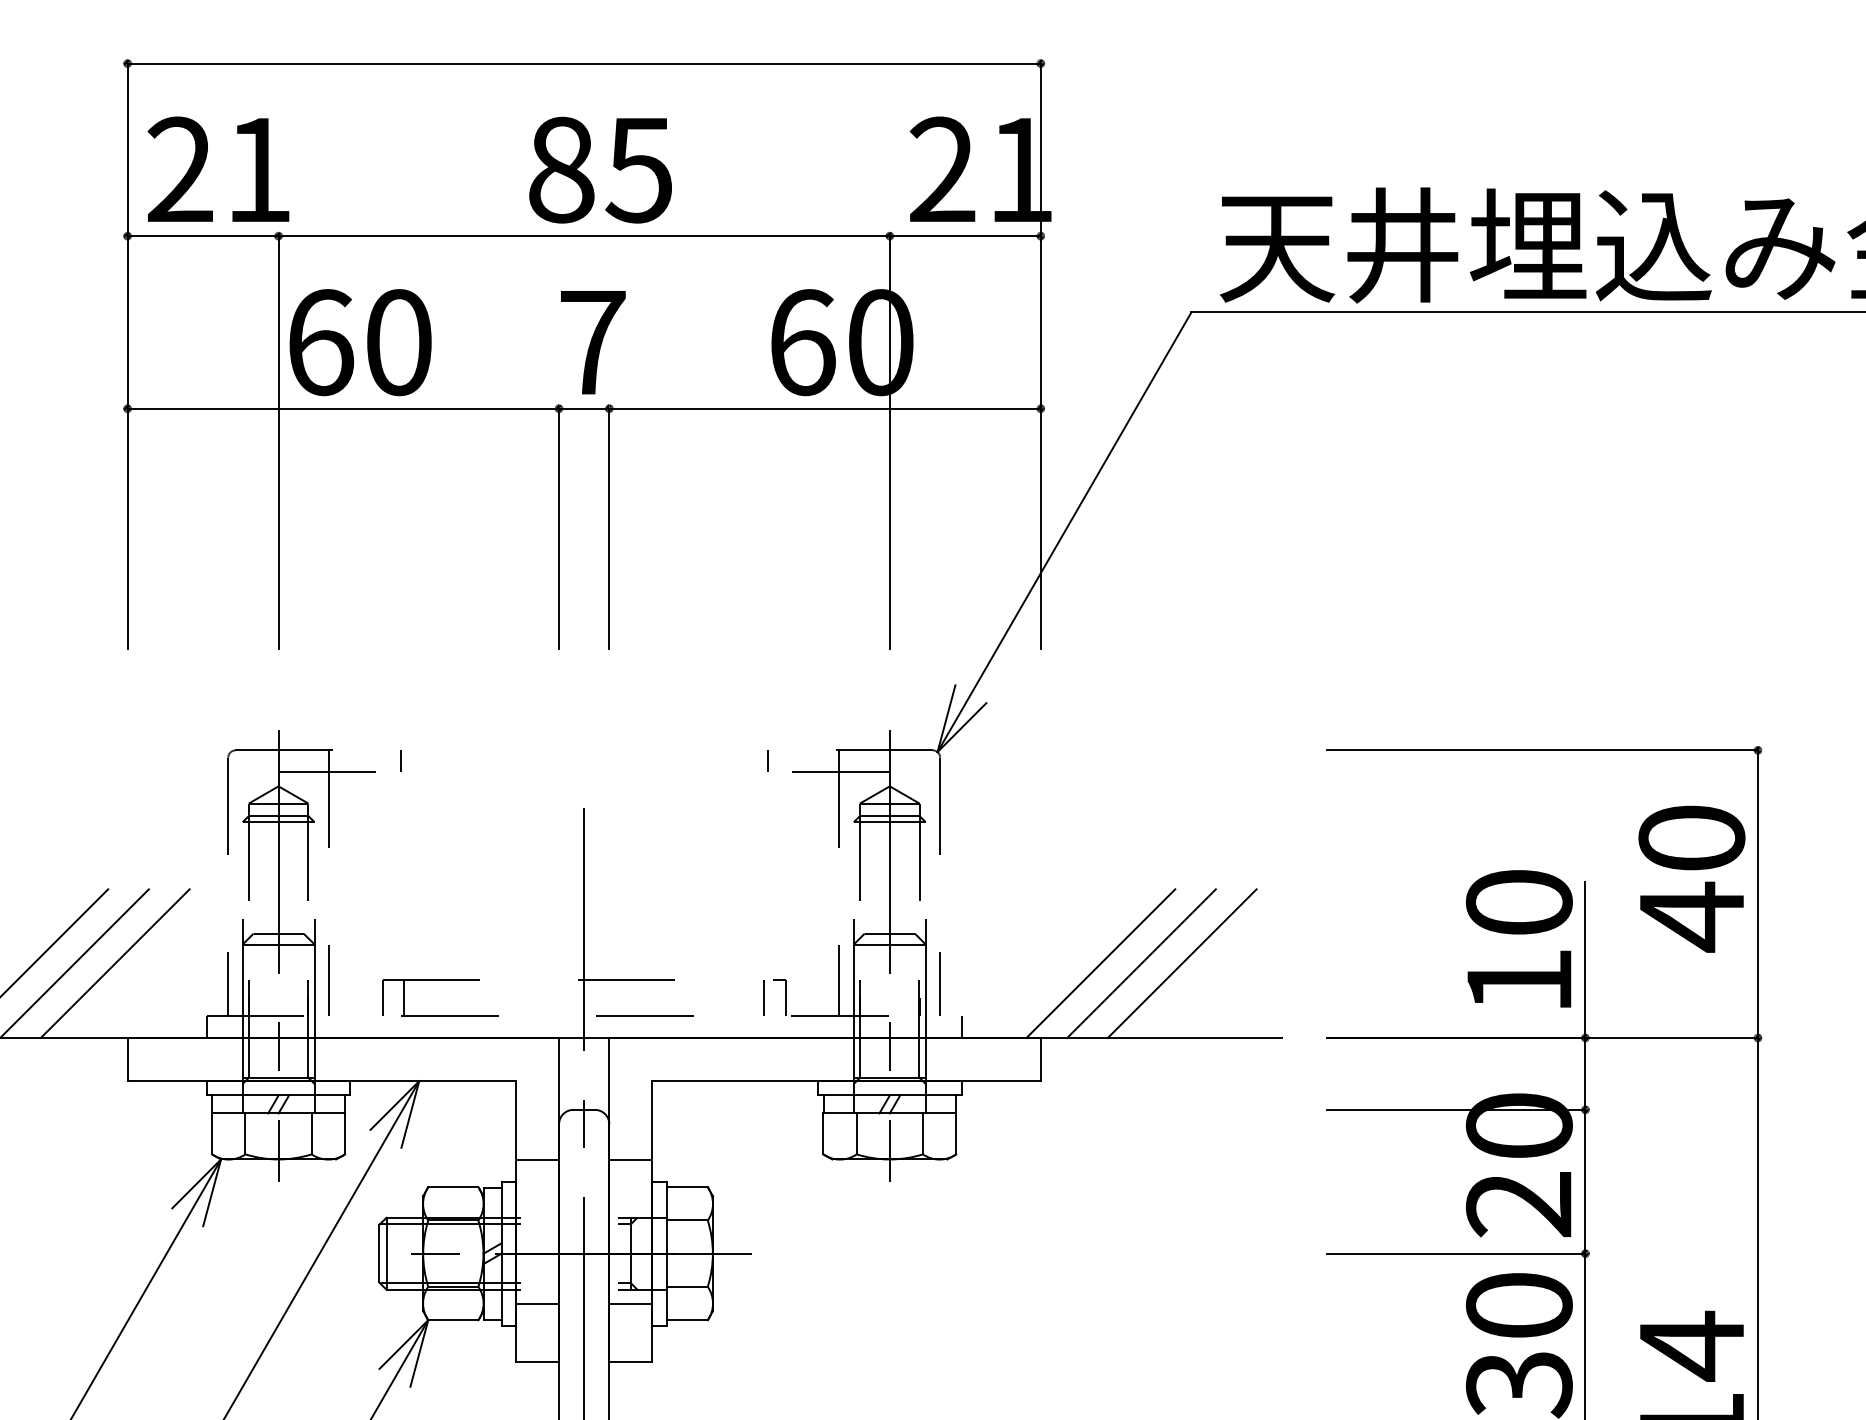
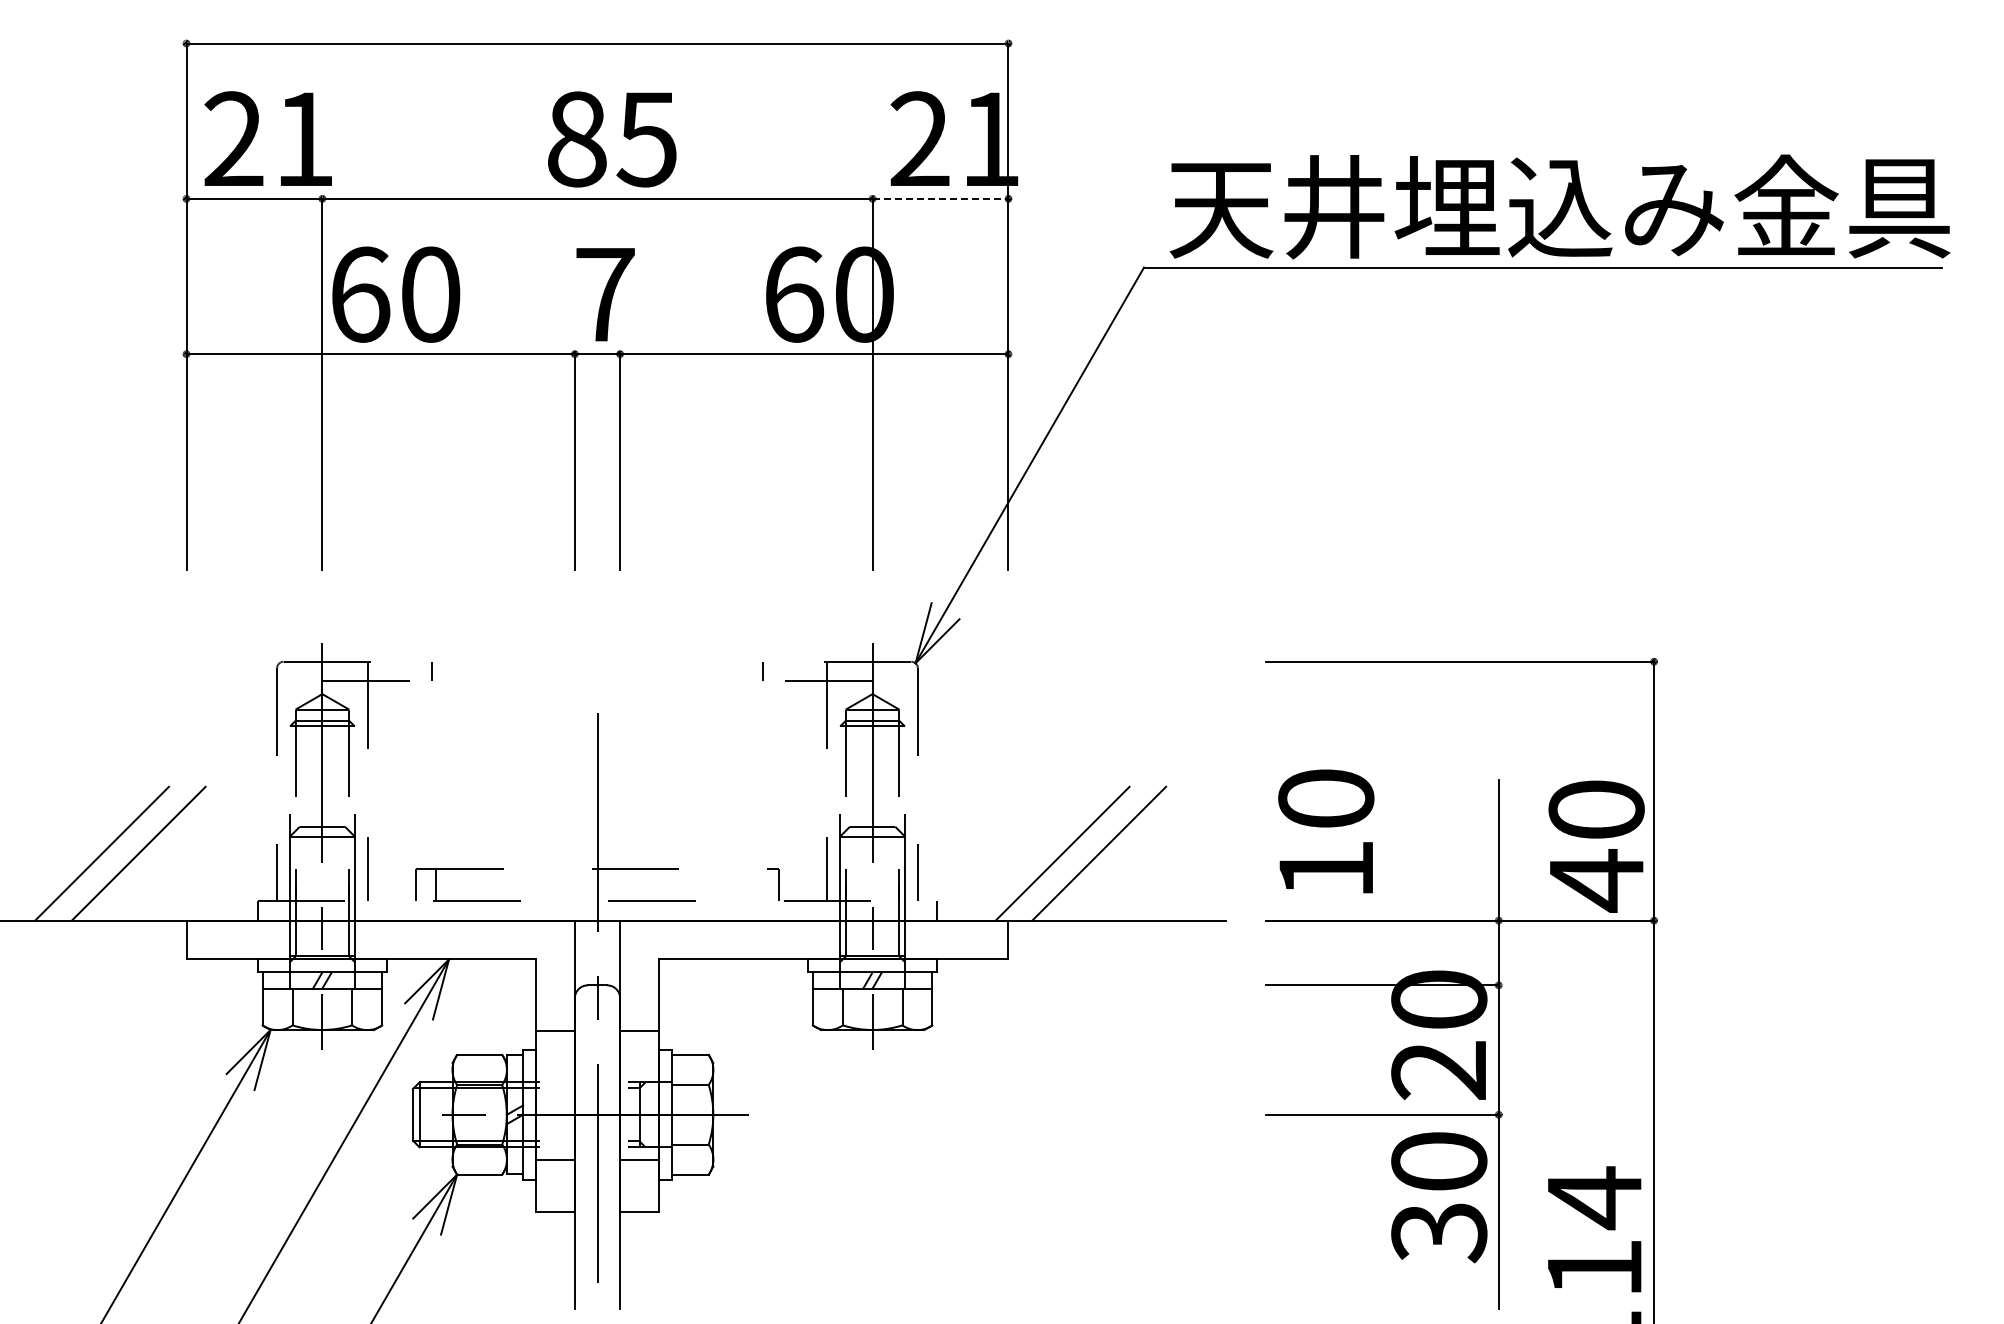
line: (965, 235) -> (940, 198), solid -> dashed
text: (1691, 878) -> (1596, 846), moved
text: (1519, 938) -> (1326, 831), moved
line: (115, 963) -> (175, 853), removed
line: (1181, 963) -> (1135, 853), removed
line: (764, 997) -> (759, 884), removed

